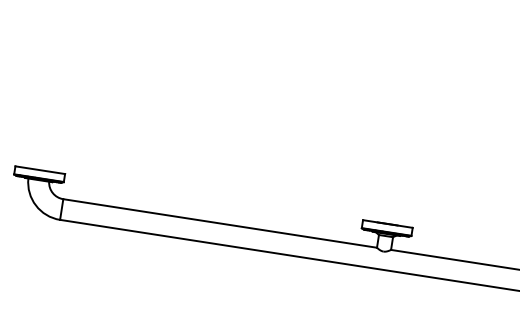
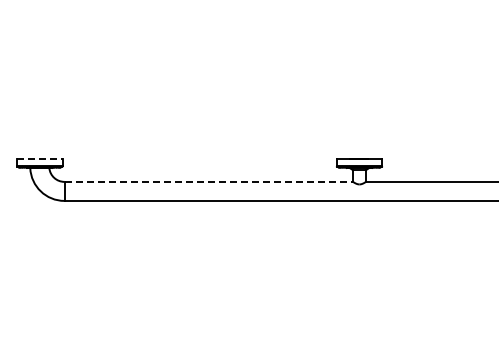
line: (39, 170) -> (39, 159), solid -> dashed
line: (221, 223) -> (209, 181), solid -> dashed

